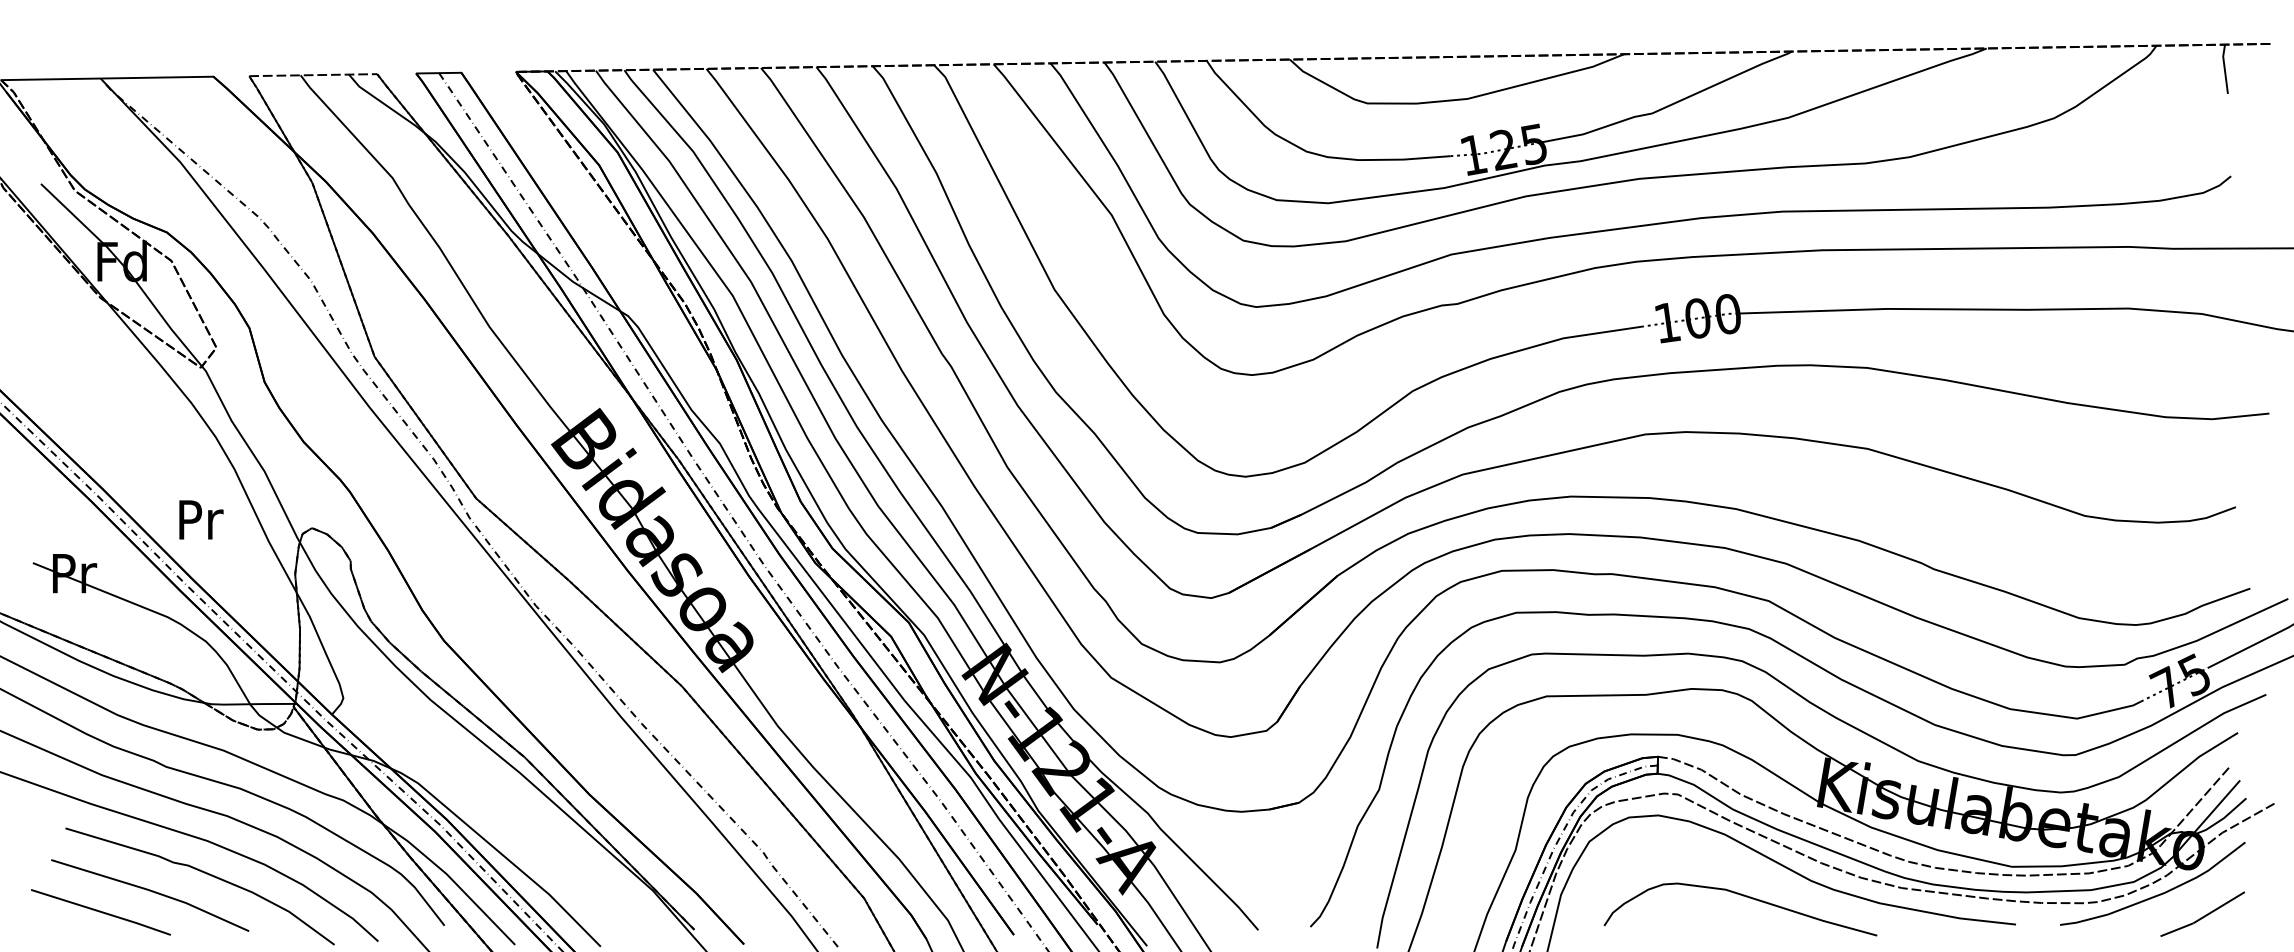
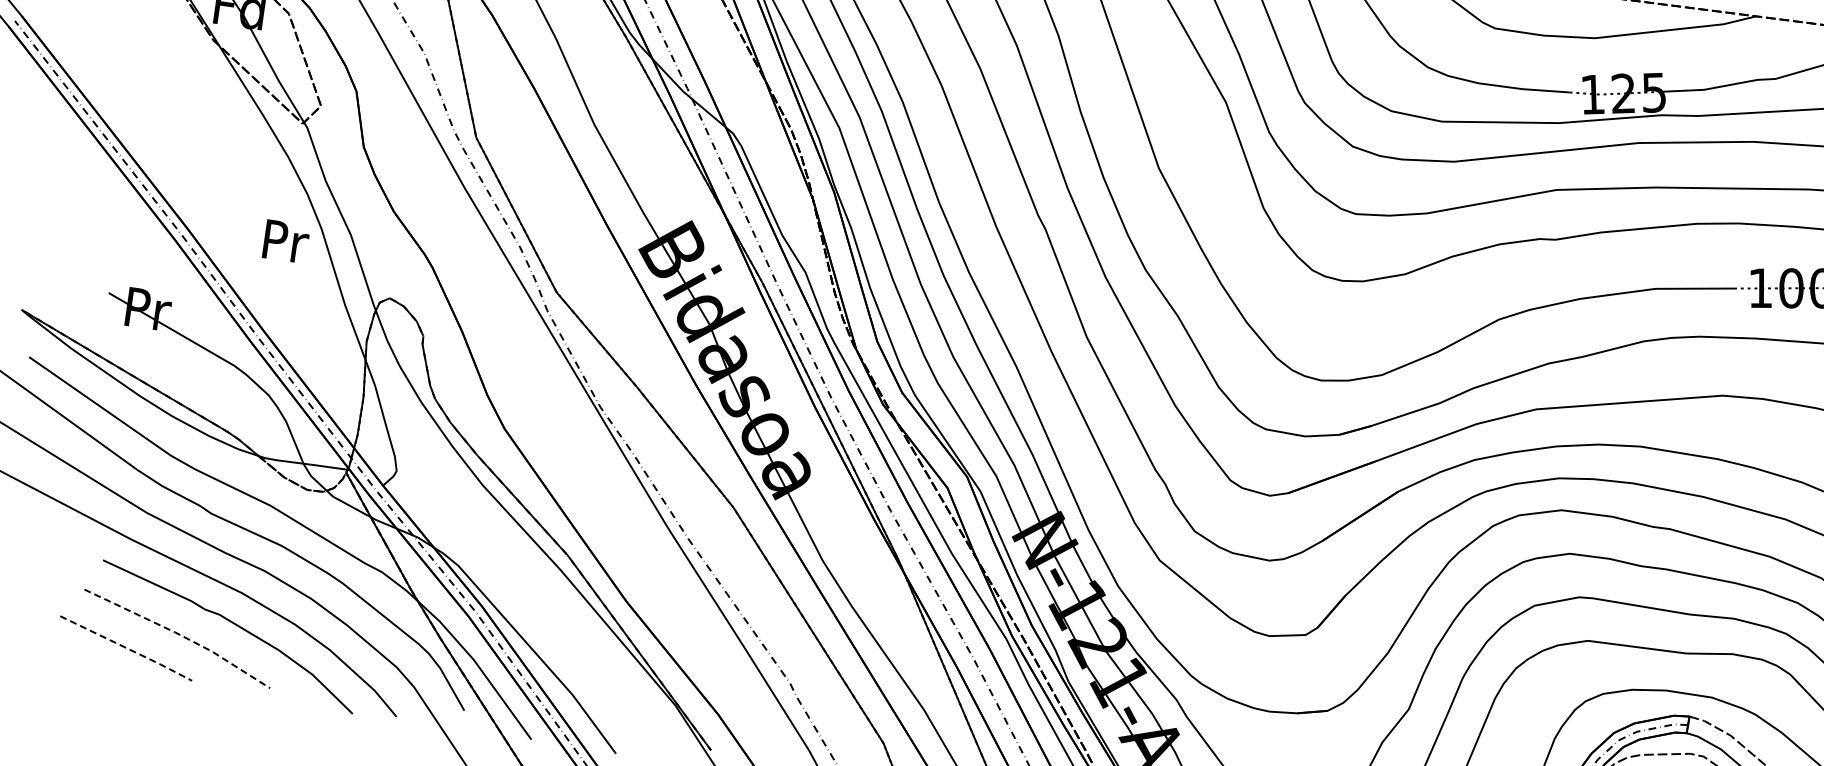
text: (201, 519) -> (286, 241), moved
line: (152, 891) -> (180, 635), solid -> dashed
line: (102, 912) -> (127, 648), solid -> dashed

